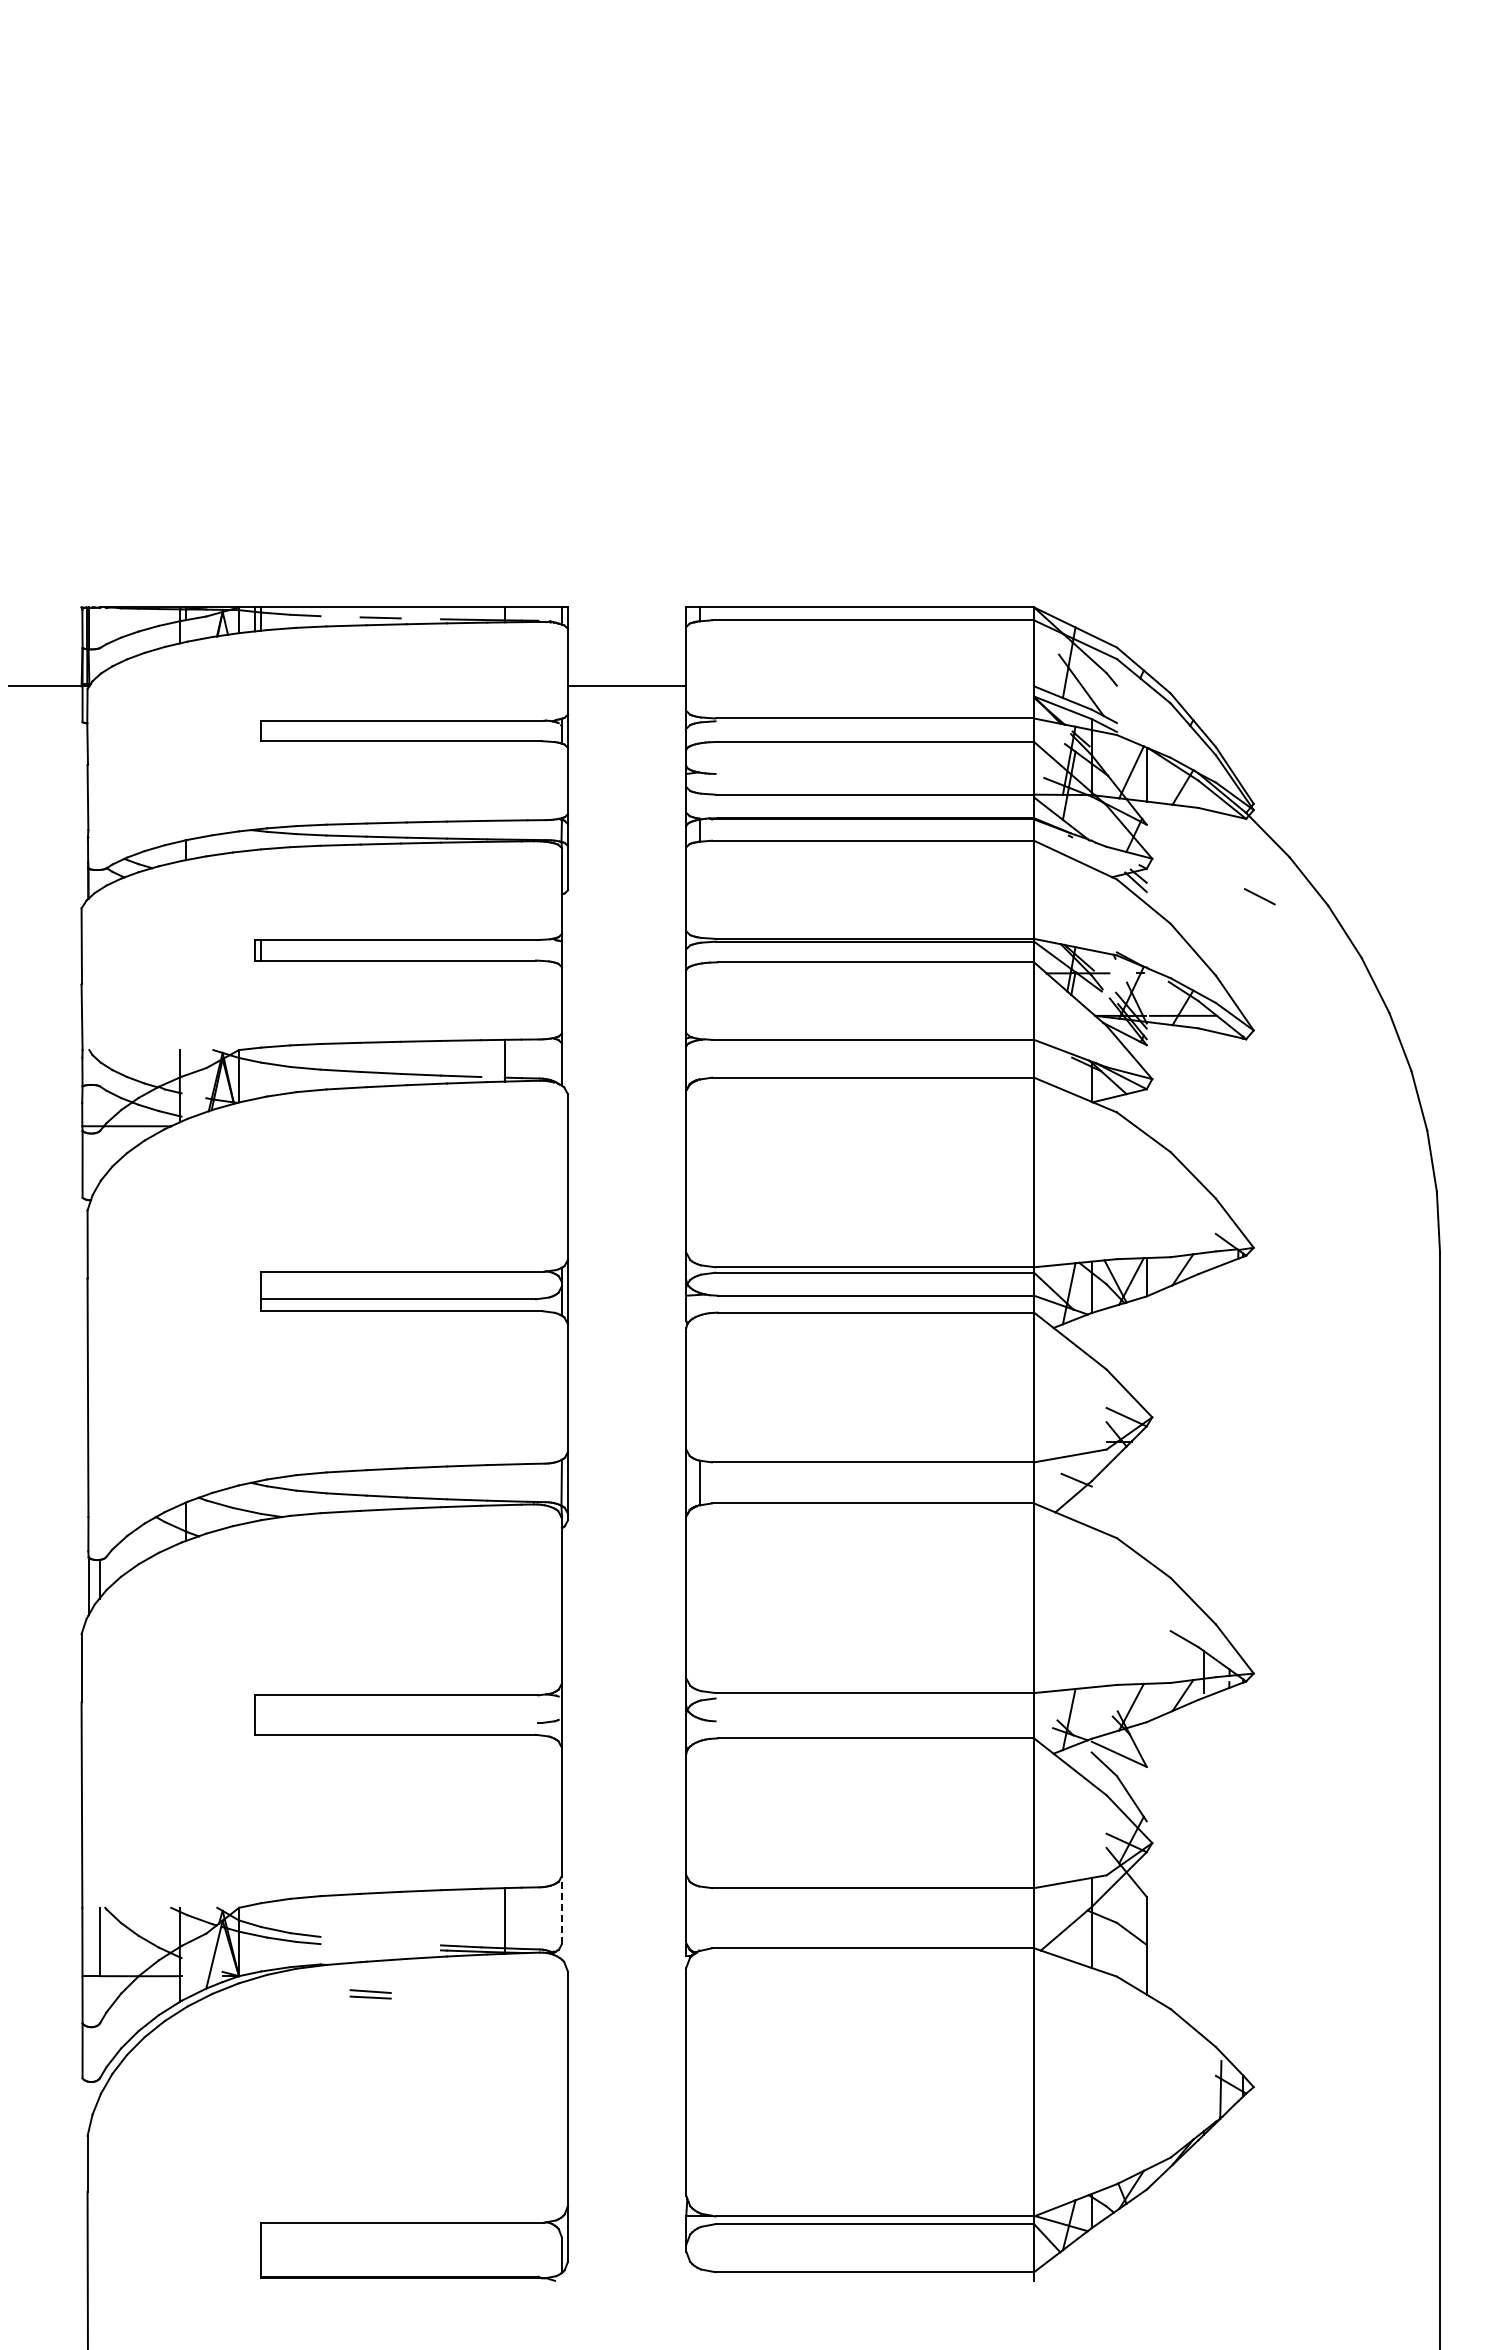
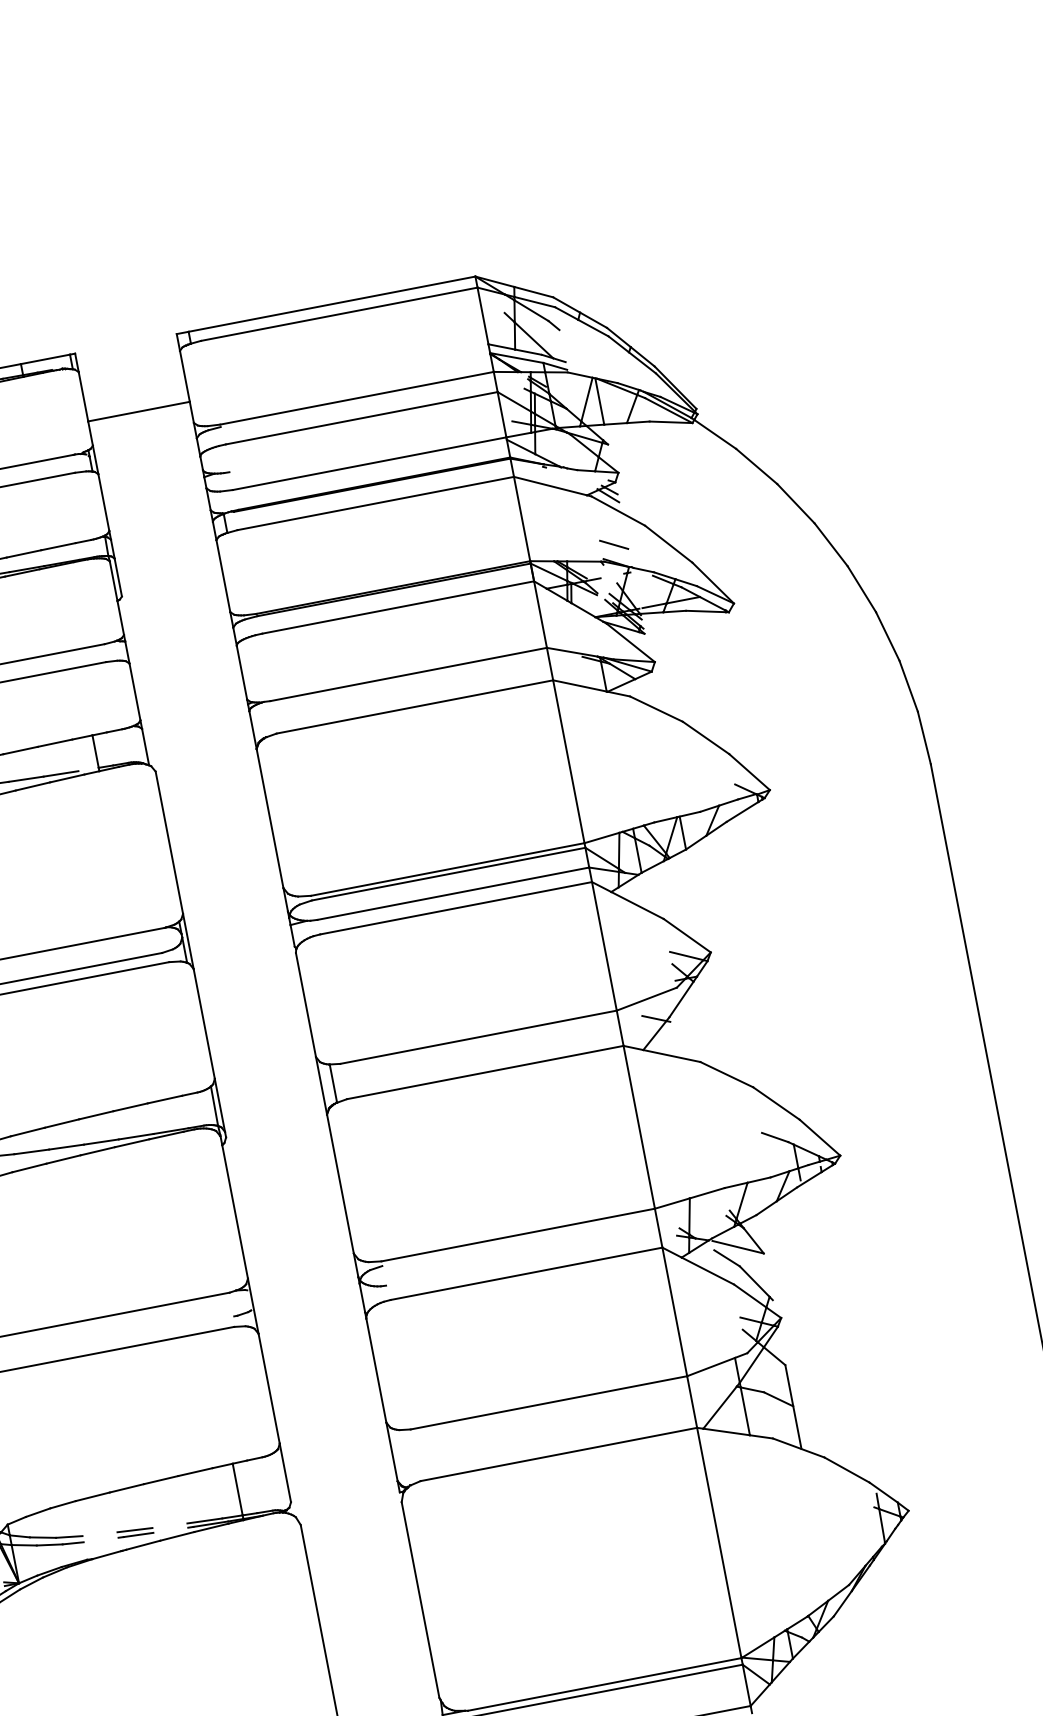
line: (1259, 896) -> (613, 544), moved
line: (561, 1909) -> (284, 1472), dashed -> solid
part: (370, 1994) -> (135, 1532), moved

